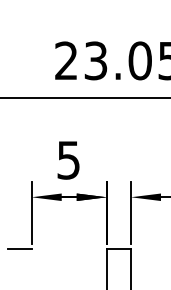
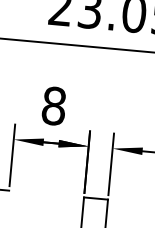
text: (68, 159) -> (53, 105), 5 -> 8

